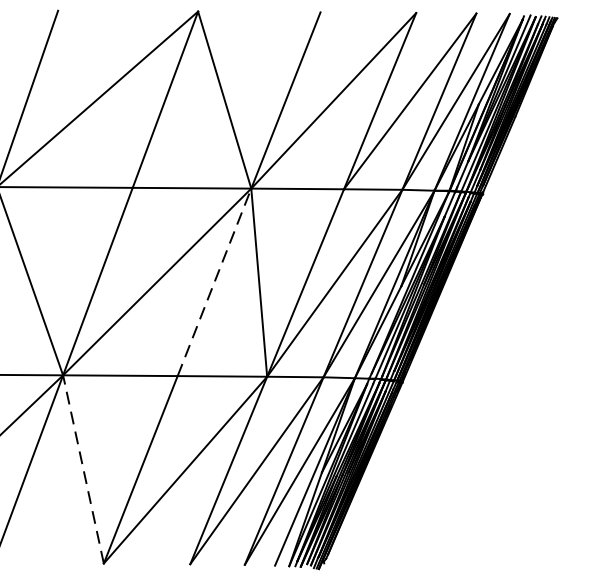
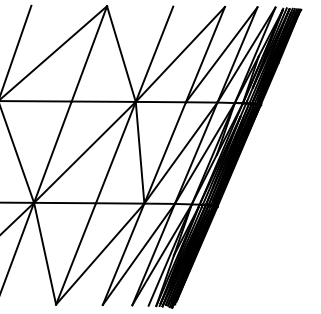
line: (215, 282) -> (116, 152), dashed -> solid
line: (82, 469) -> (44, 253), dashed -> solid

